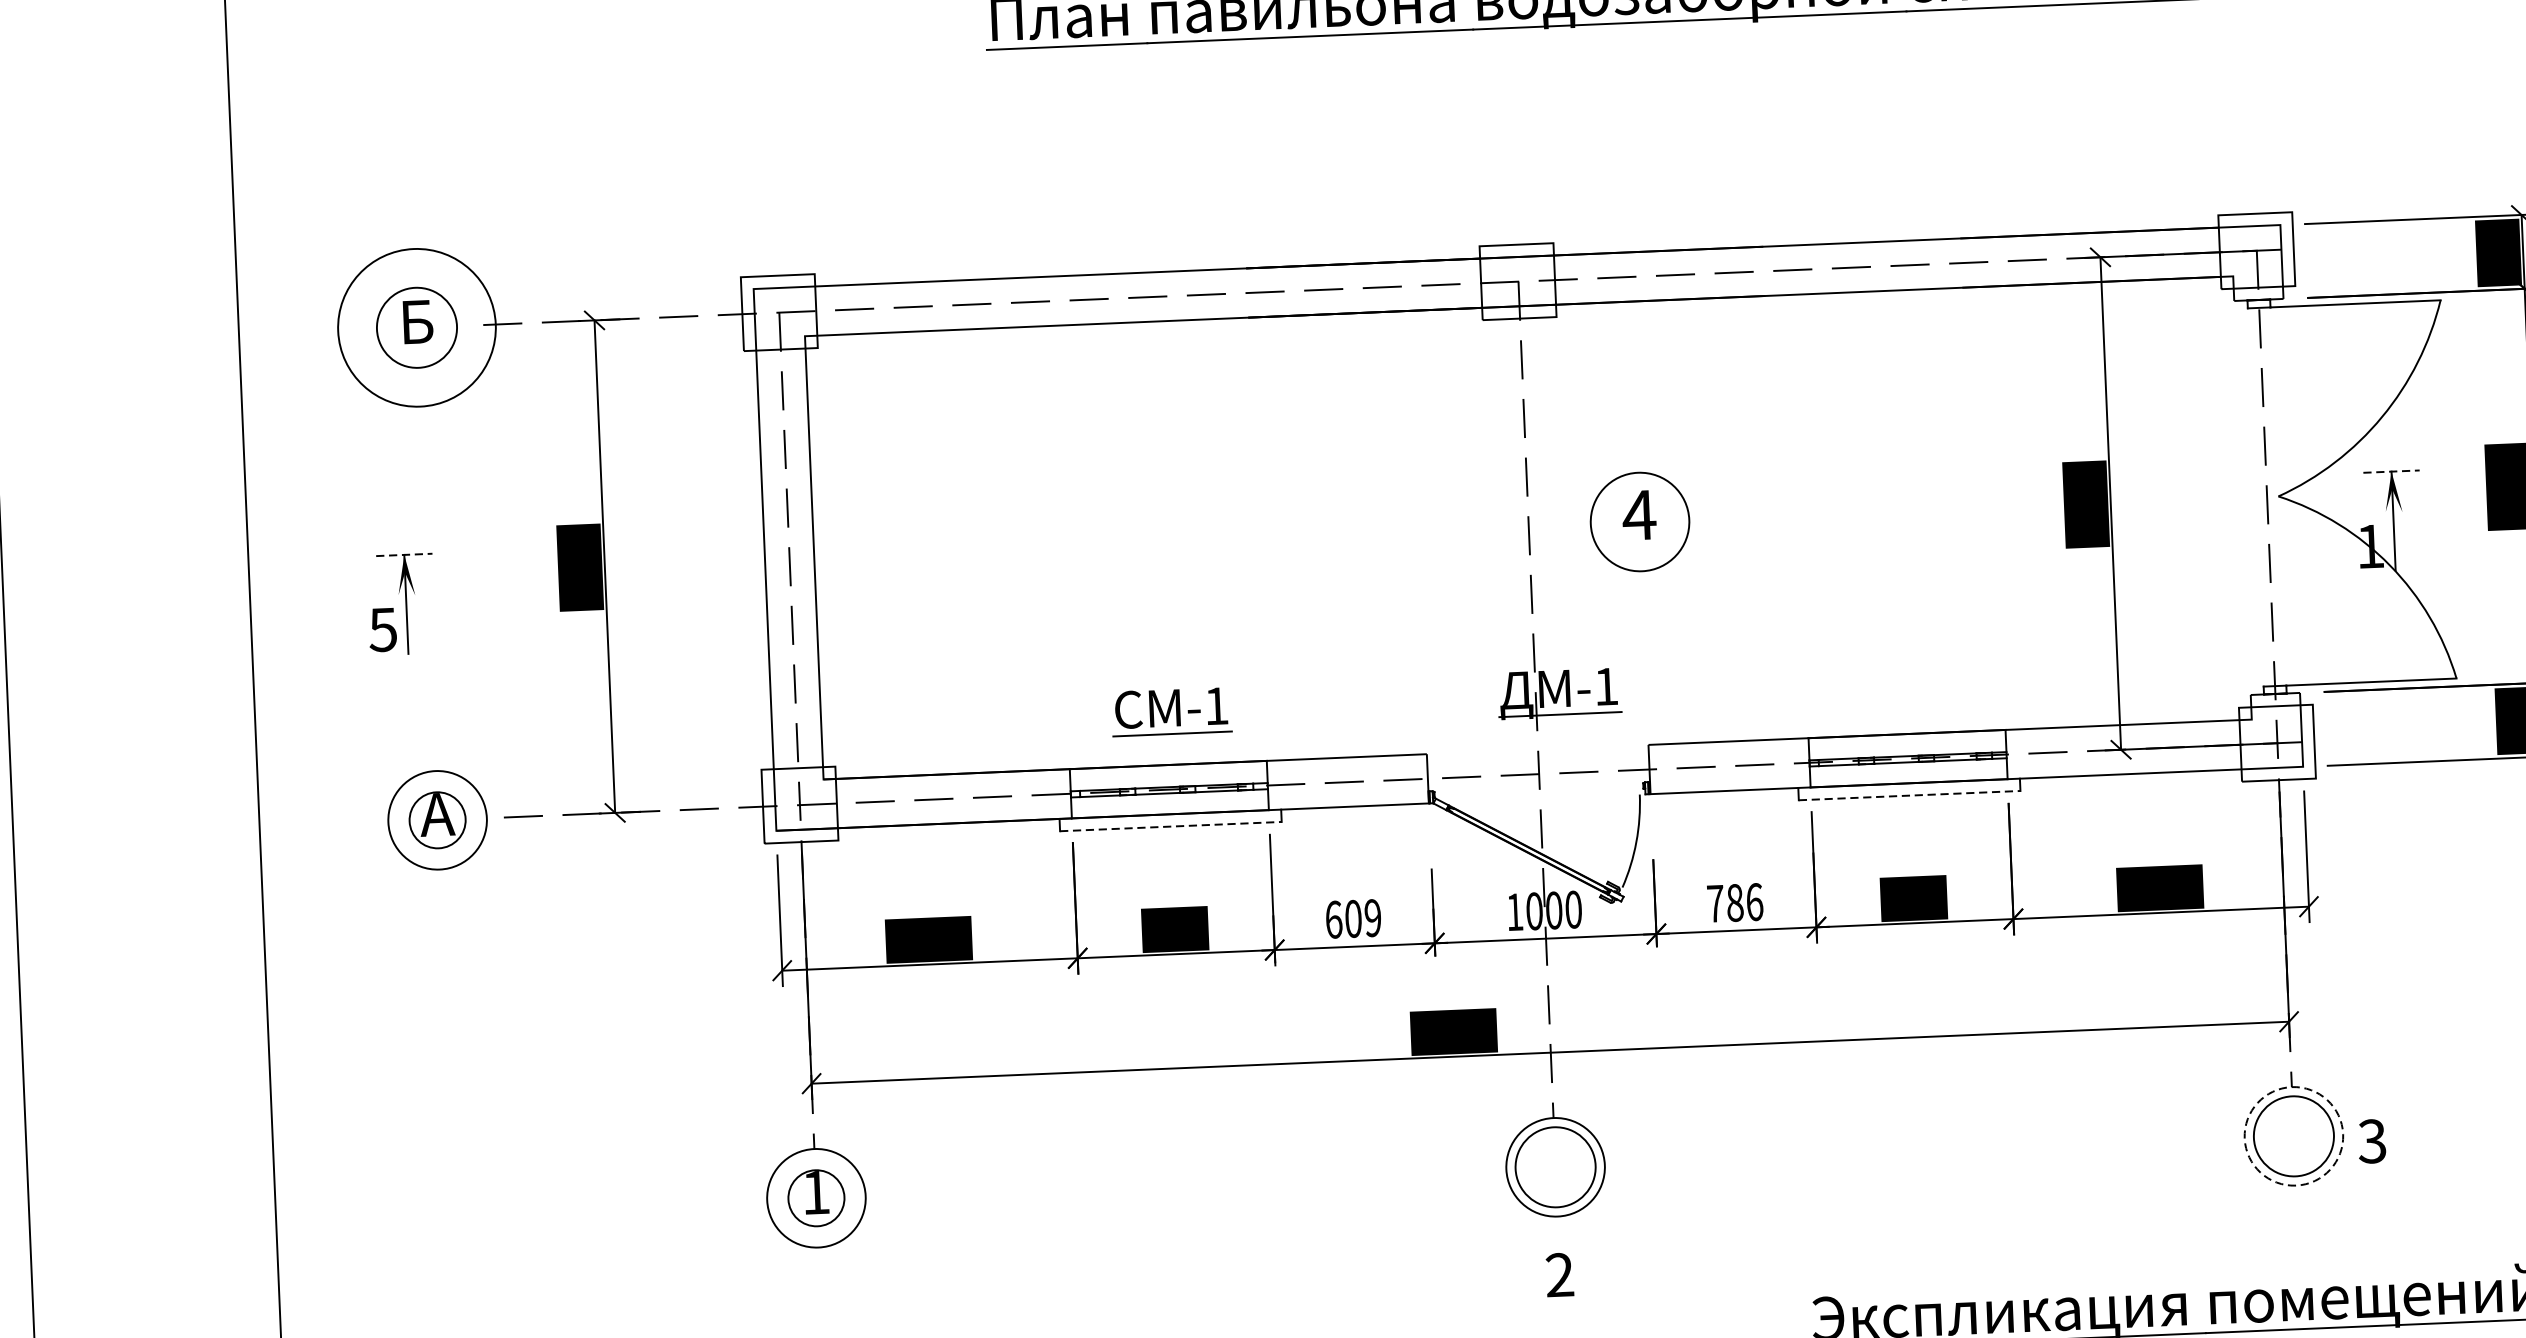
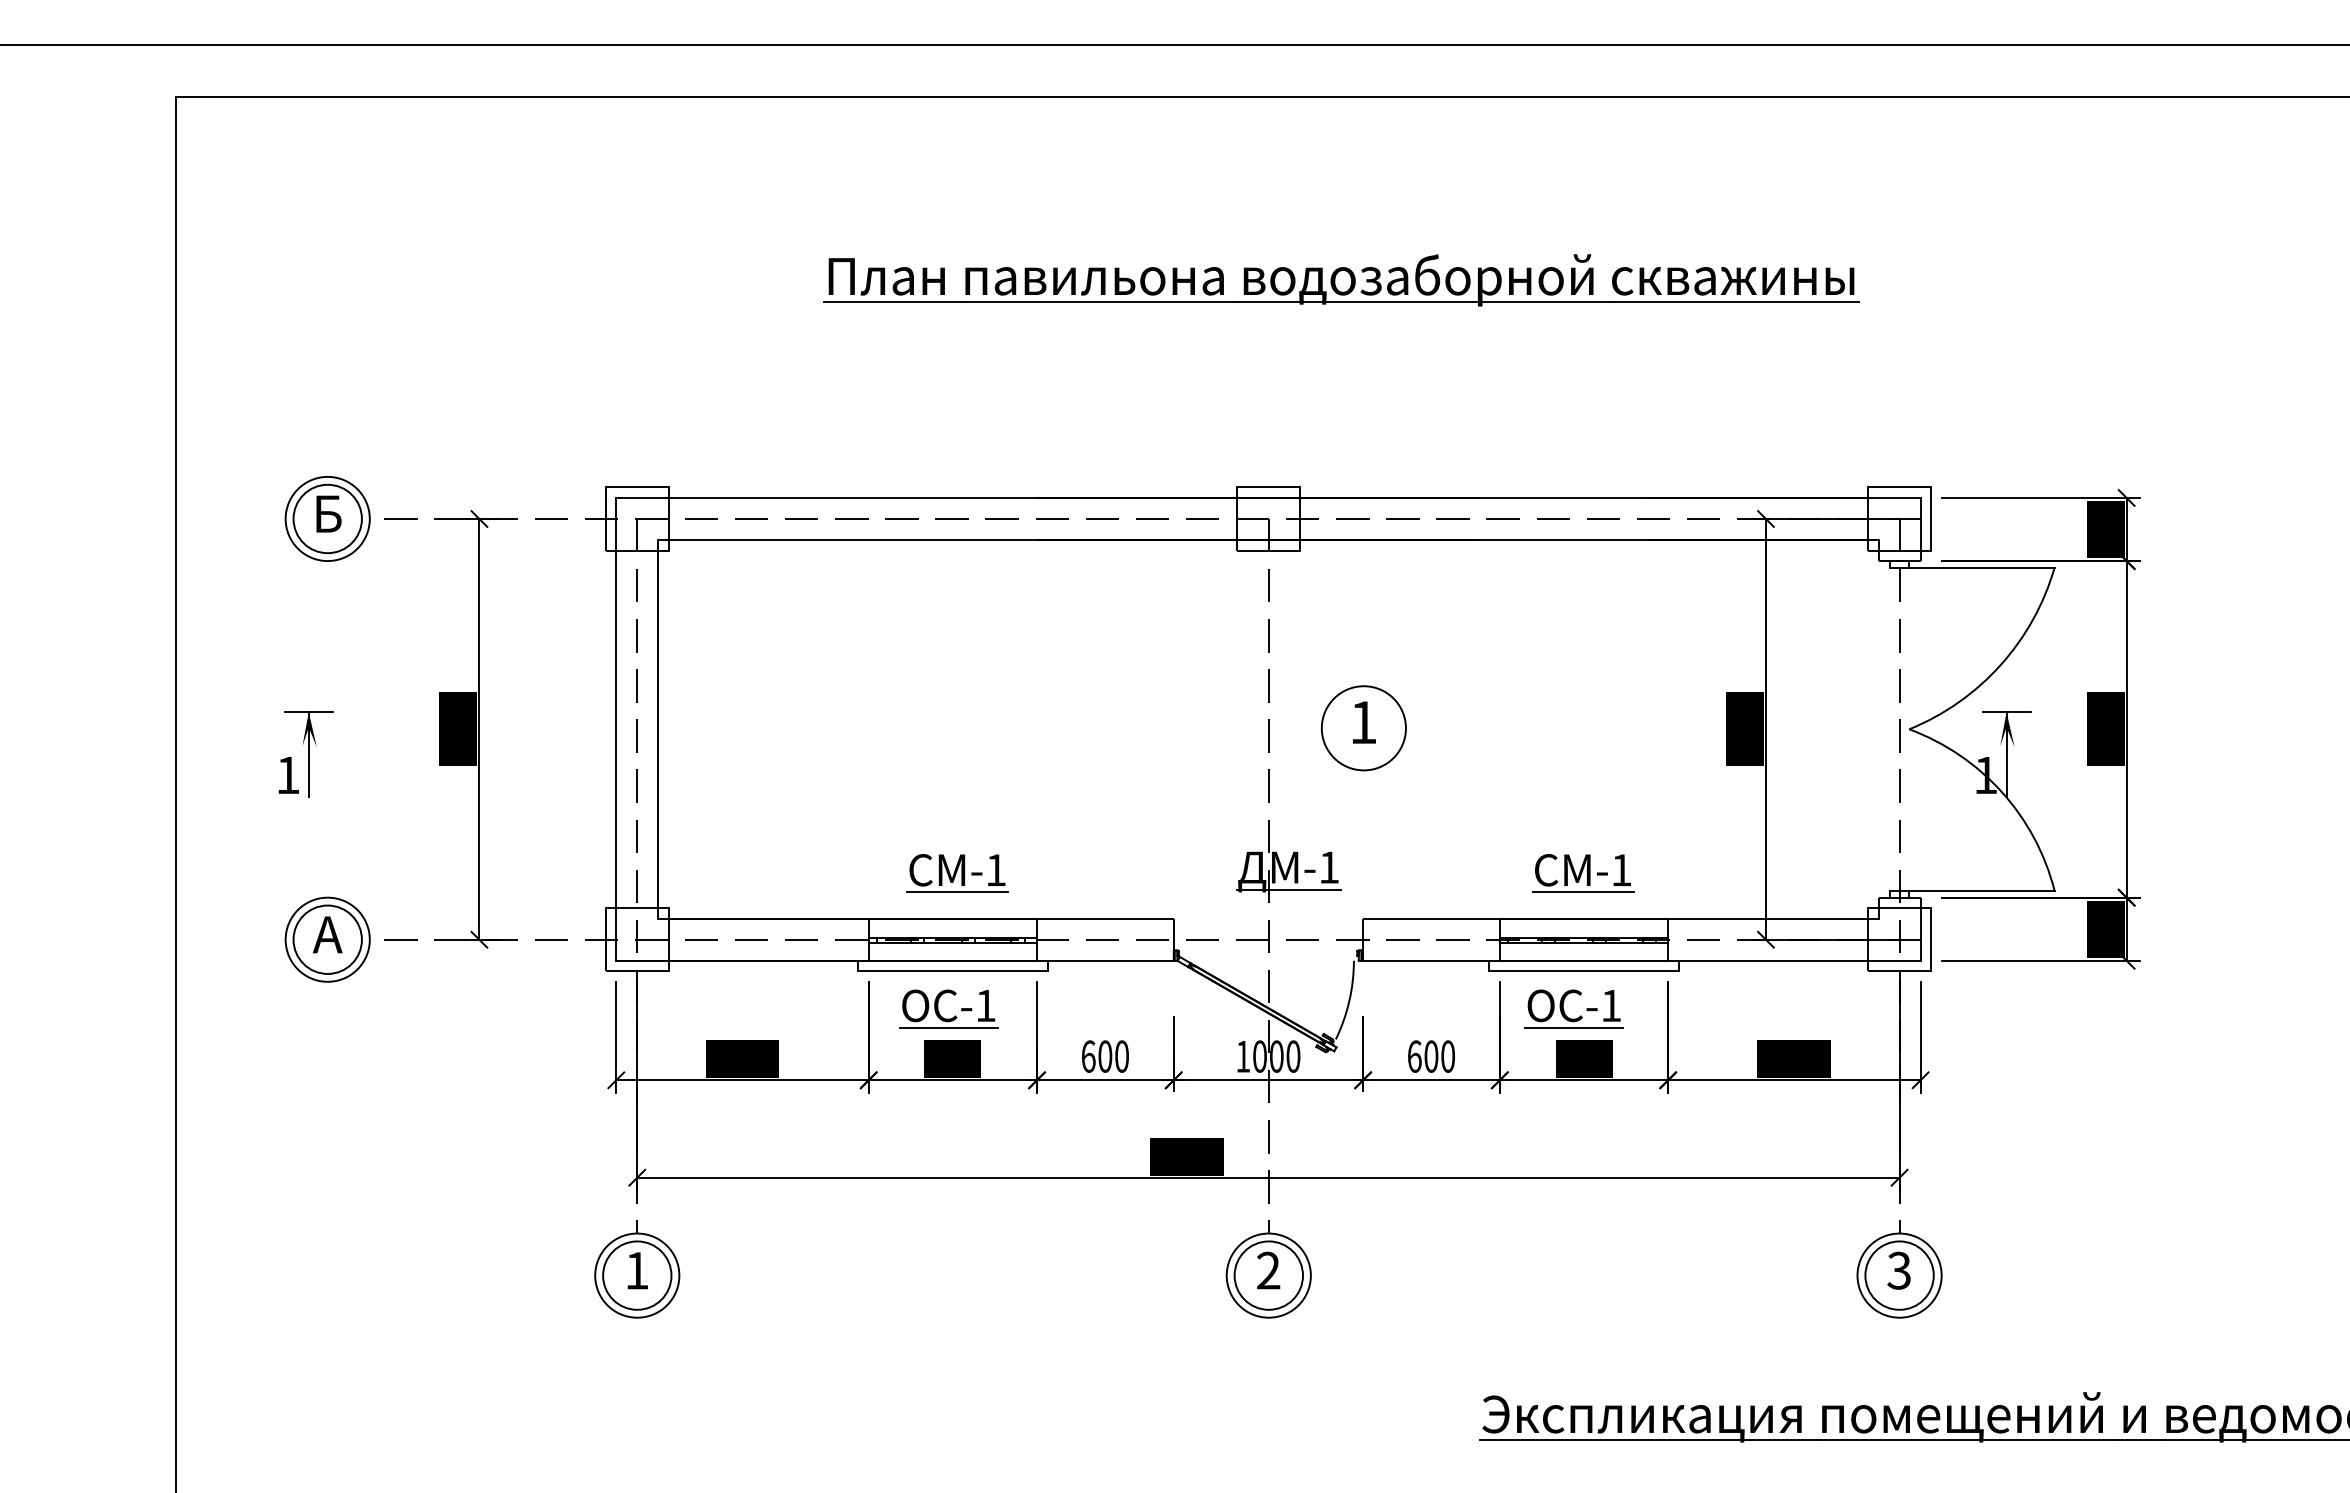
circle: (416, 327) -> (327, 518), size x0.62
line: (2392, 471) -> (2007, 712), dashed -> solid
text: (1639, 515) -> (1363, 722), 4 -> 1
line: (405, 555) -> (309, 712), dashed -> solid
text: (382, 630) -> (287, 775), 5 -> 1
part: (1904, 681) -> (1583, 873), added
line: (1910, 795) -> (1584, 971), dashed -> solid
circle: (437, 820) -> (327, 939), size x1.43
line: (1170, 826) -> (952, 971), dashed -> solid
part: (1888, 842) -> (1564, 1010), added
part: (1173, 879) -> (953, 1016), added
text: (1735, 902) -> (1431, 1056), 786 -> 600
text: (1372, 918) -> (1121, 1056), 609 -> 600
circle: (2293, 1136) -> (1899, 1275), dashed -> solid
text: (2371, 1141) -> (1898, 1270), moved
circle: (816, 1198) -> (637, 1275), size x1.43
text: (1559, 1274) -> (1268, 1270), moved

